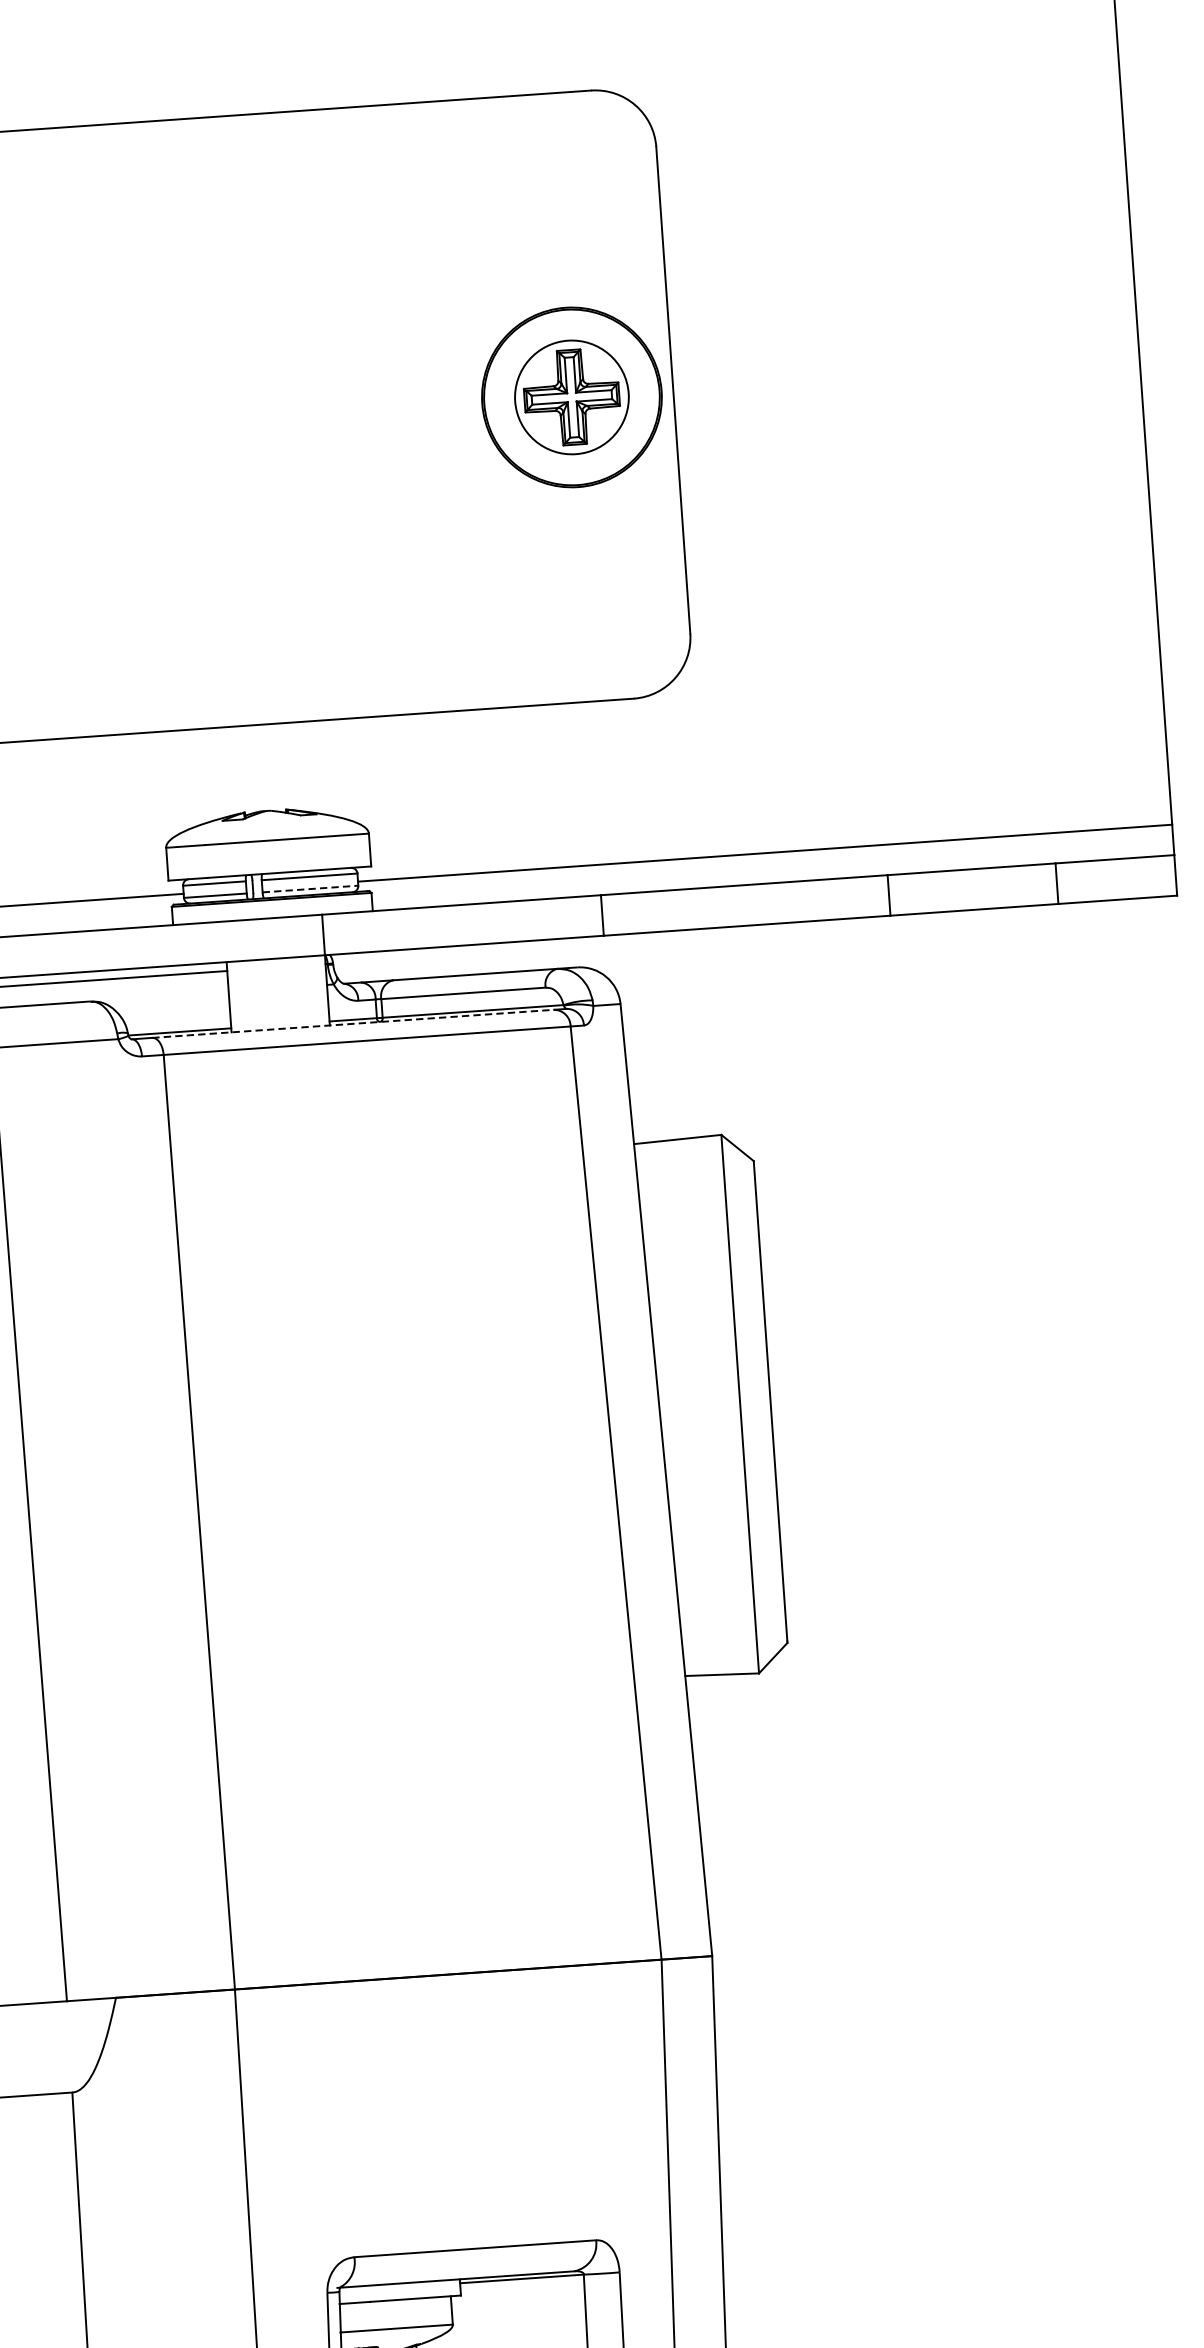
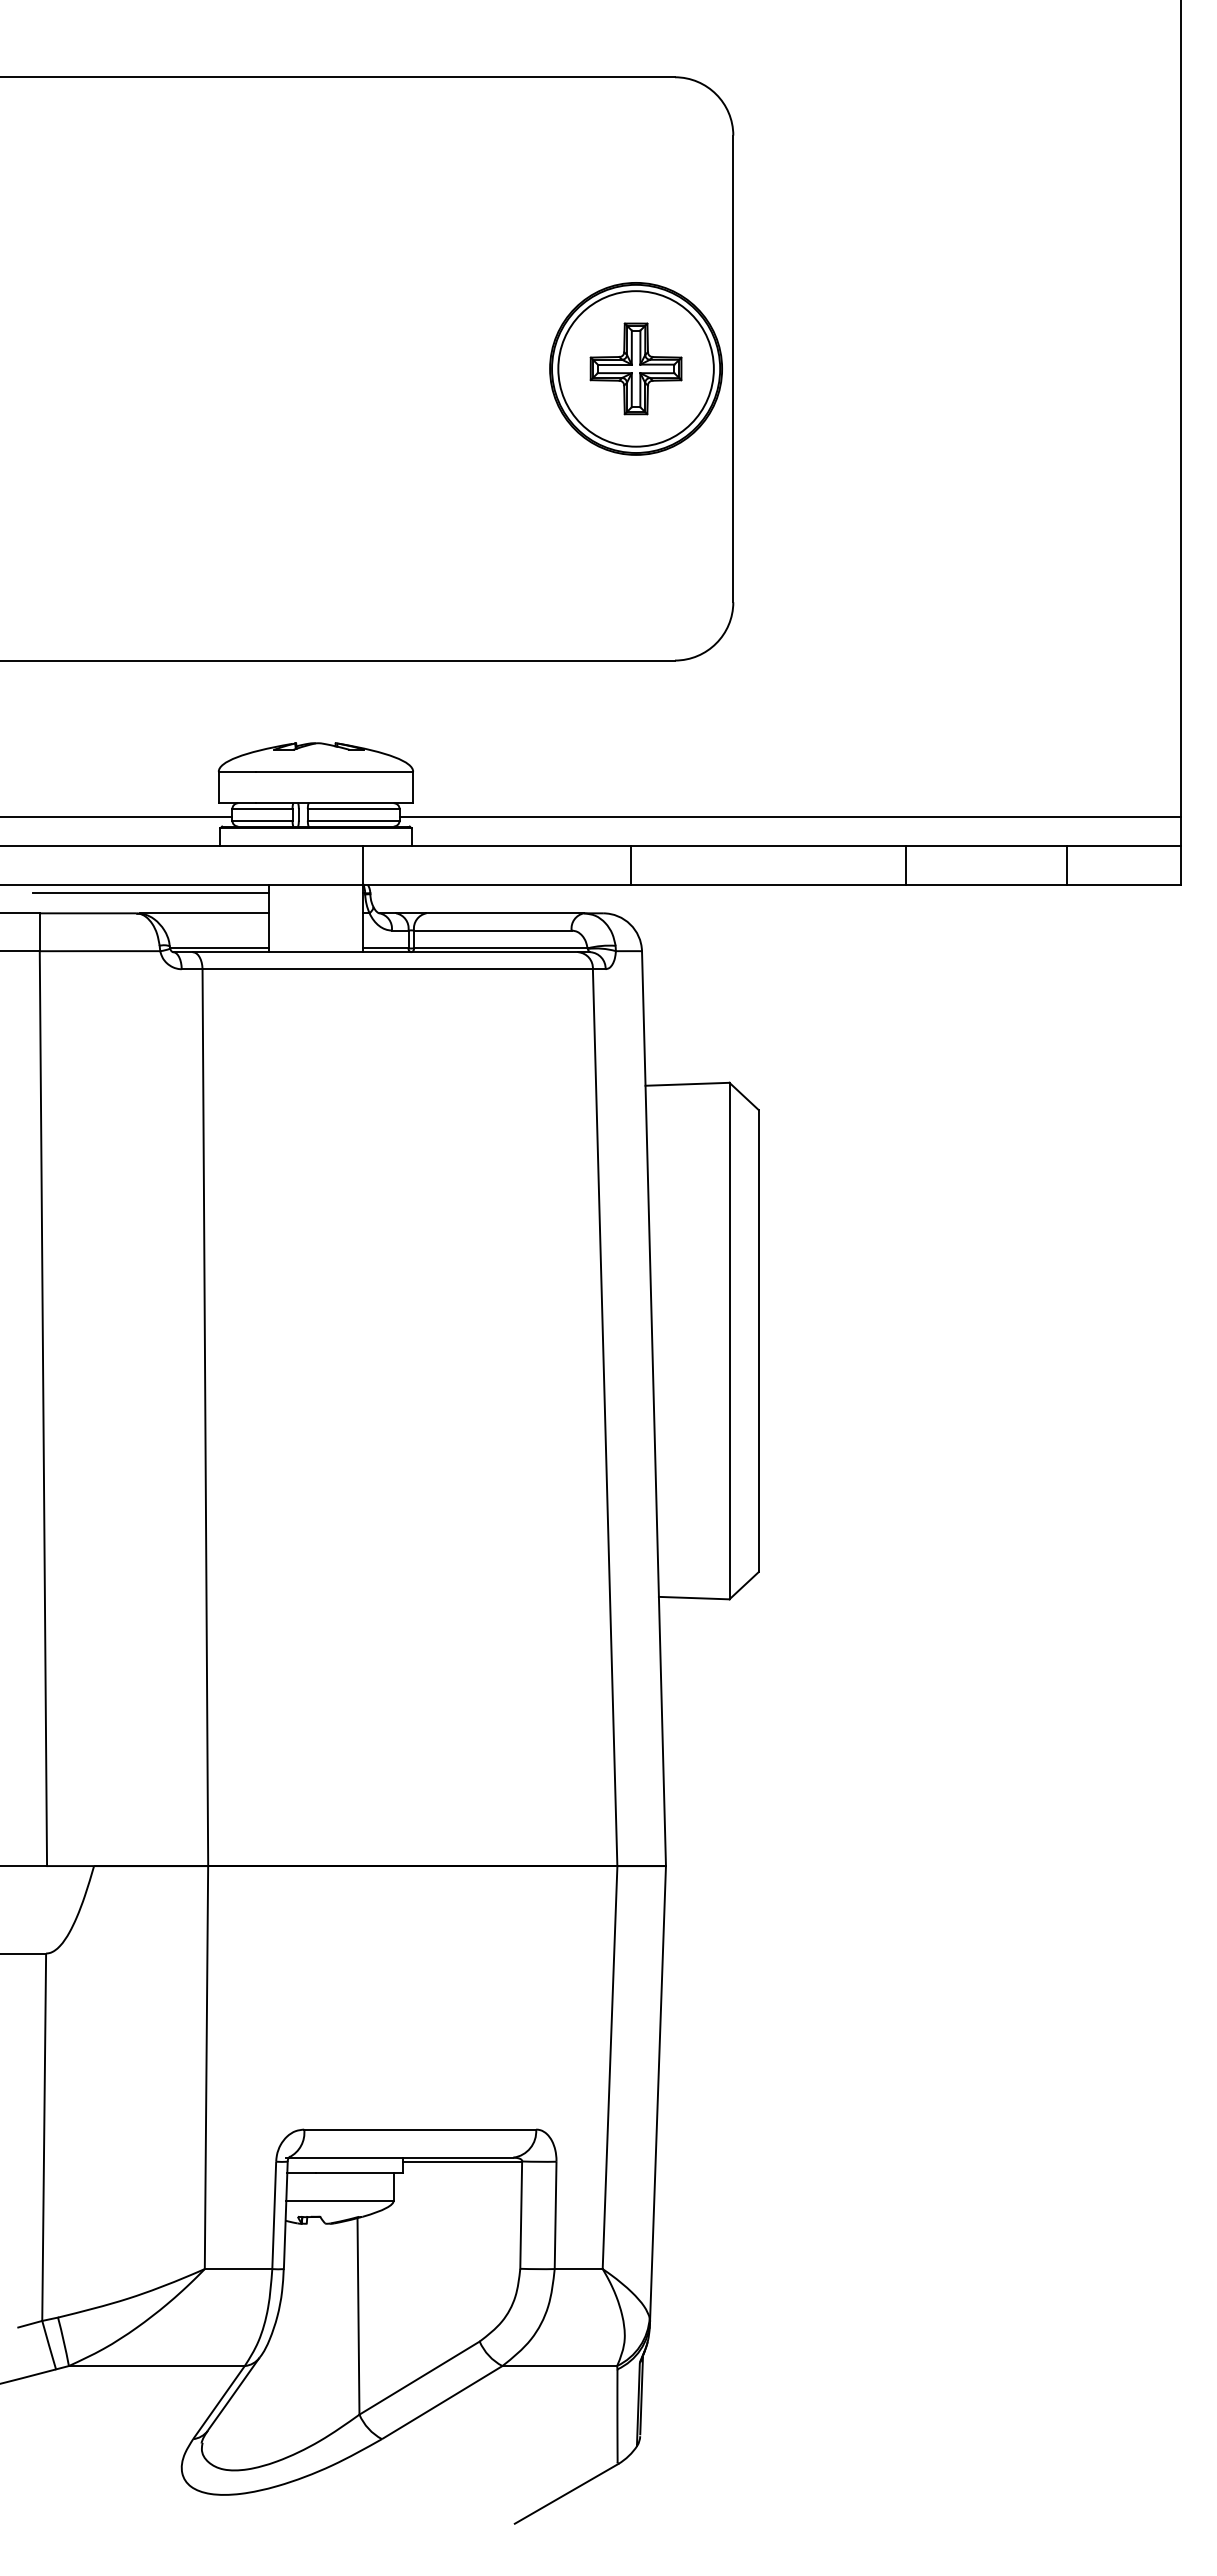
circle: (571, 397) -> (635, 368), size x1.43
line: (310, 888) -> (353, 820), dashed -> solid
line: (160, 996) -> (203, 913), added
line: (353, 1024) -> (385, 952), dashed -> solid

